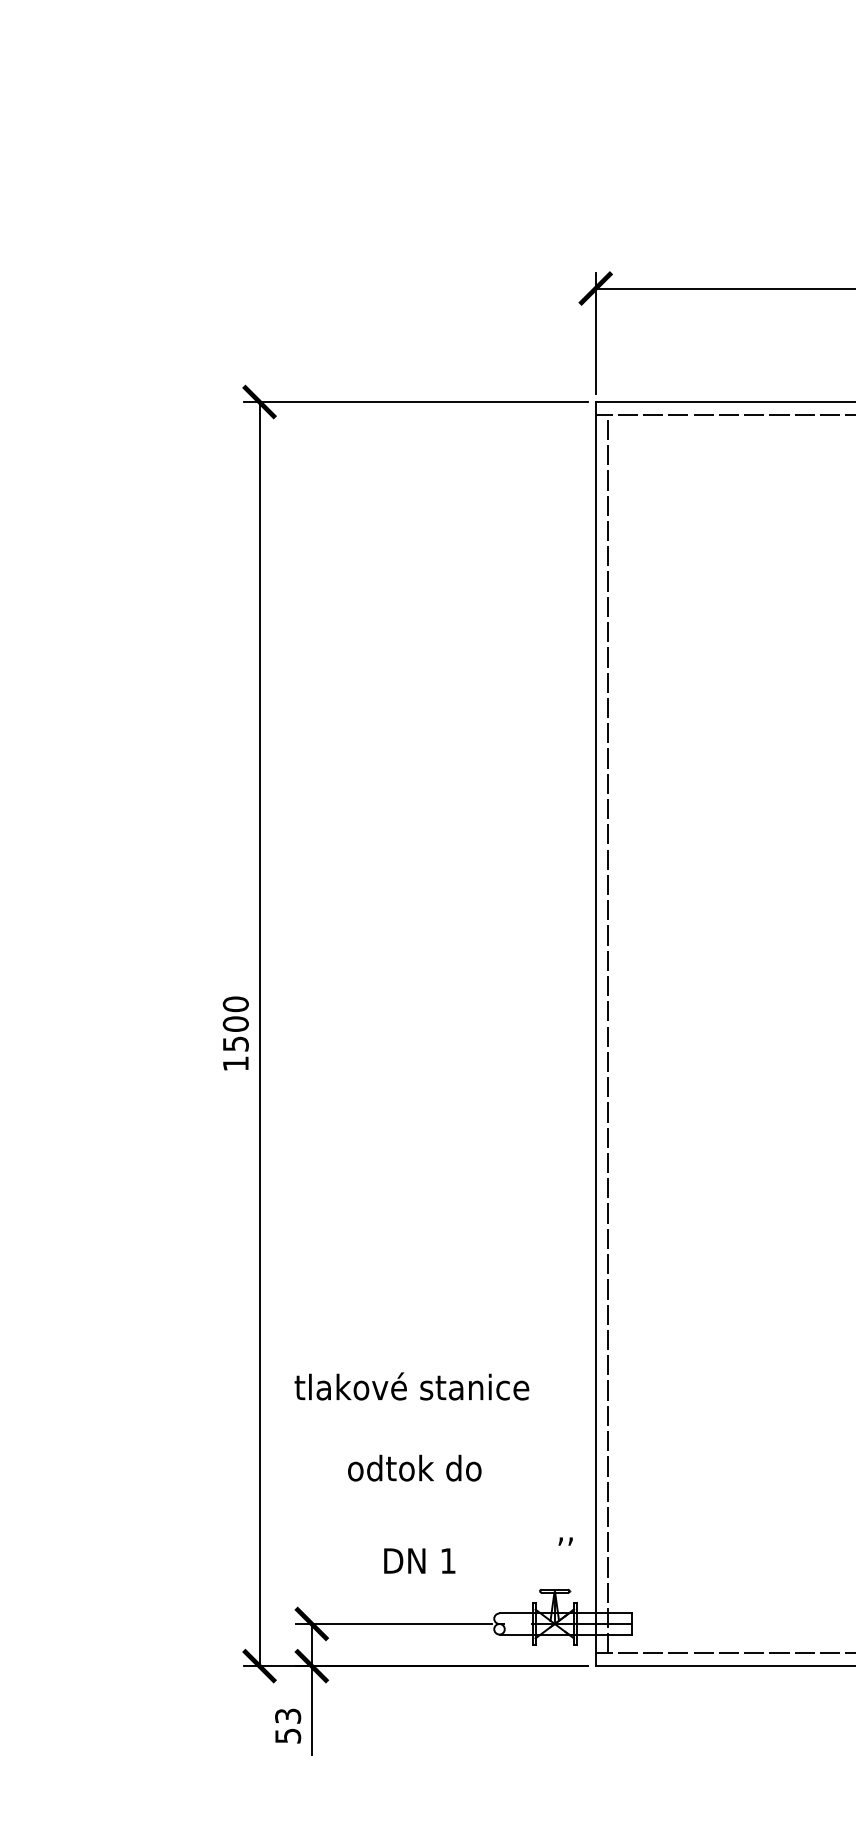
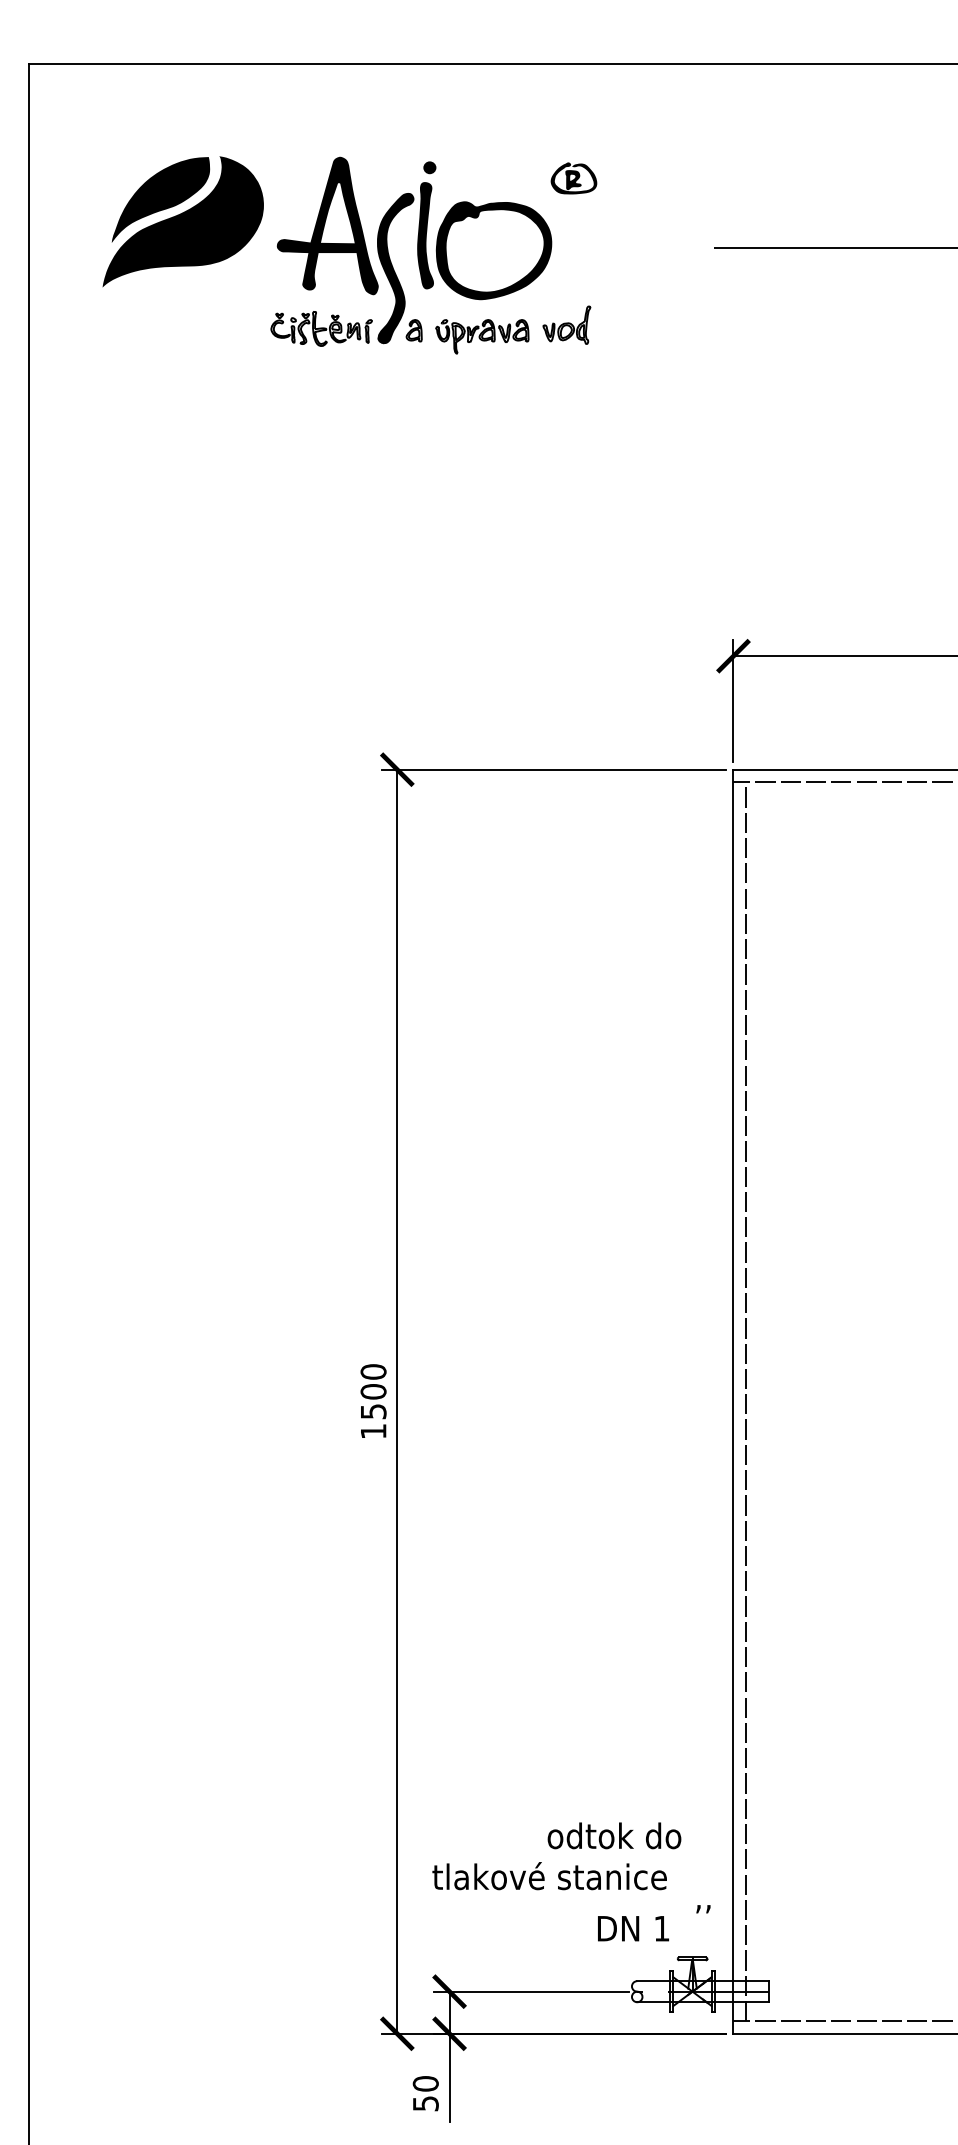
text: (411, 1386) -> (549, 1876), moved
text: (414, 1467) -> (614, 1835), moved
text: (419, 1560) -> (633, 1928), moved
text: (287, 1715) -> (425, 2083), 53 -> 50

